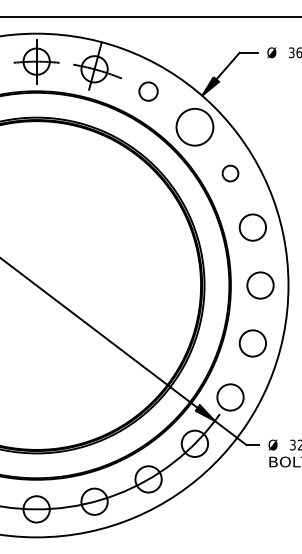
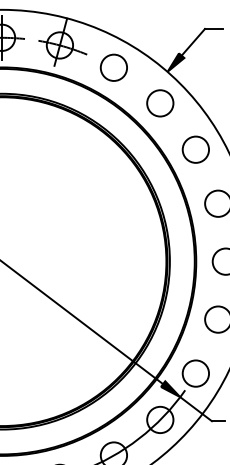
circle: (148, 91) -> (113, 67), size x1.43
circle: (194, 127) -> (159, 103), size x0.71
circle: (230, 173) -> (195, 149), size x1.67

